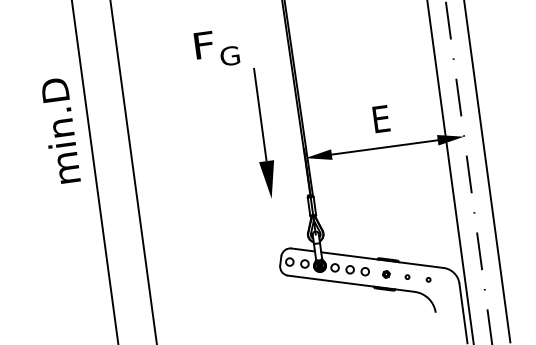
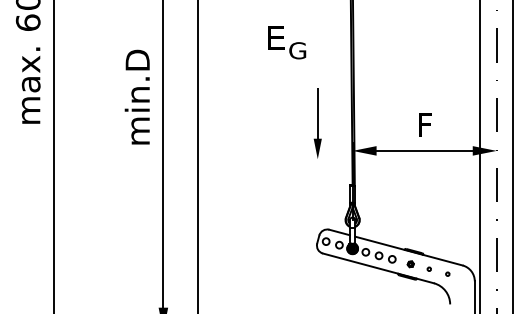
text: (205, 44) -> (277, 37), F -> E
text: (380, 118) -> (424, 124), E -> F
part: (262, 133) -> (317, 123), size x0.6

